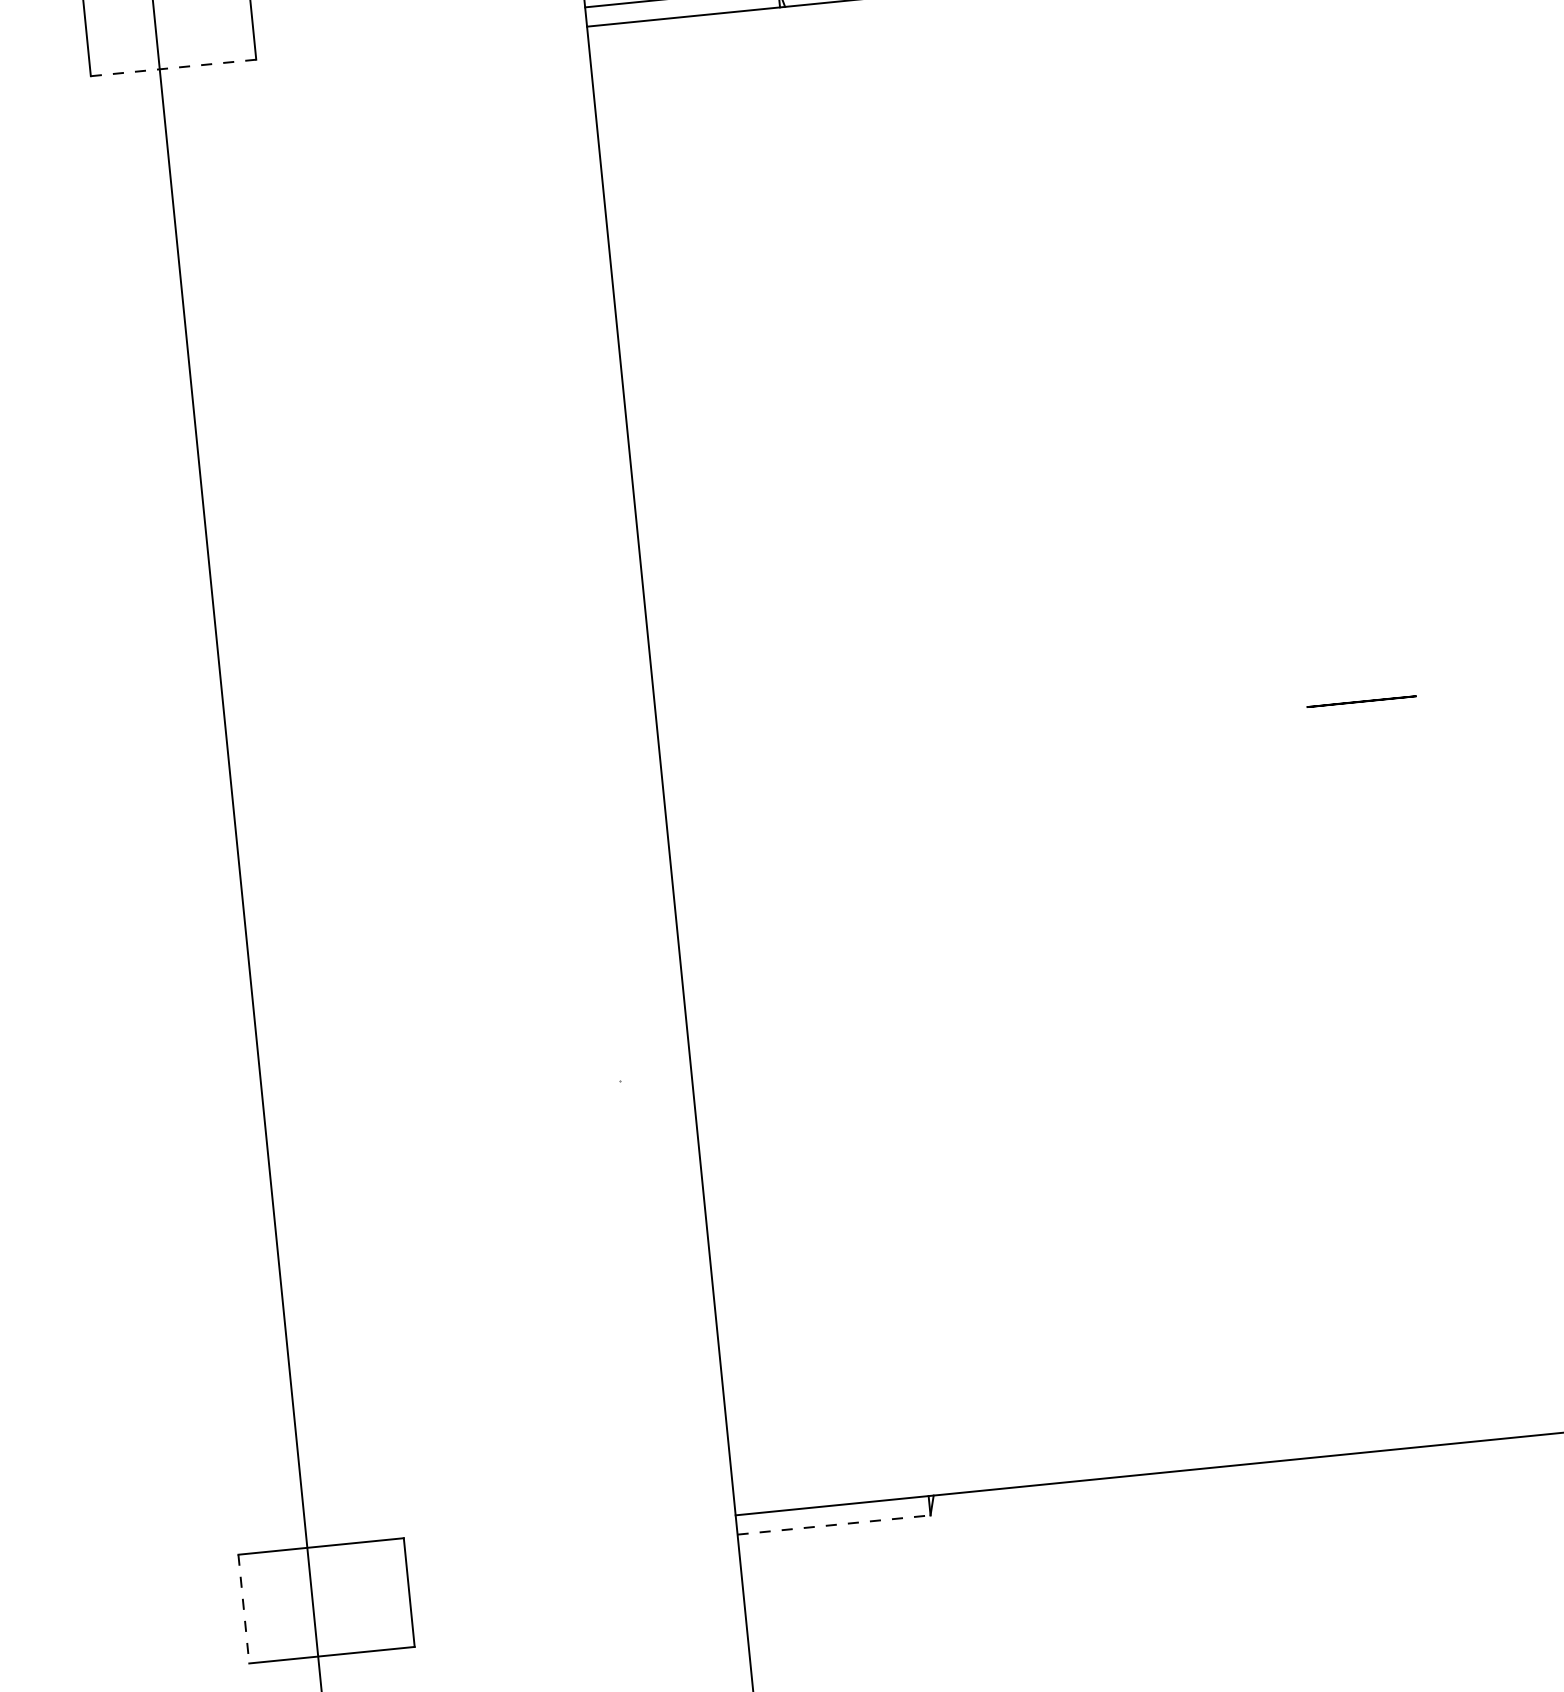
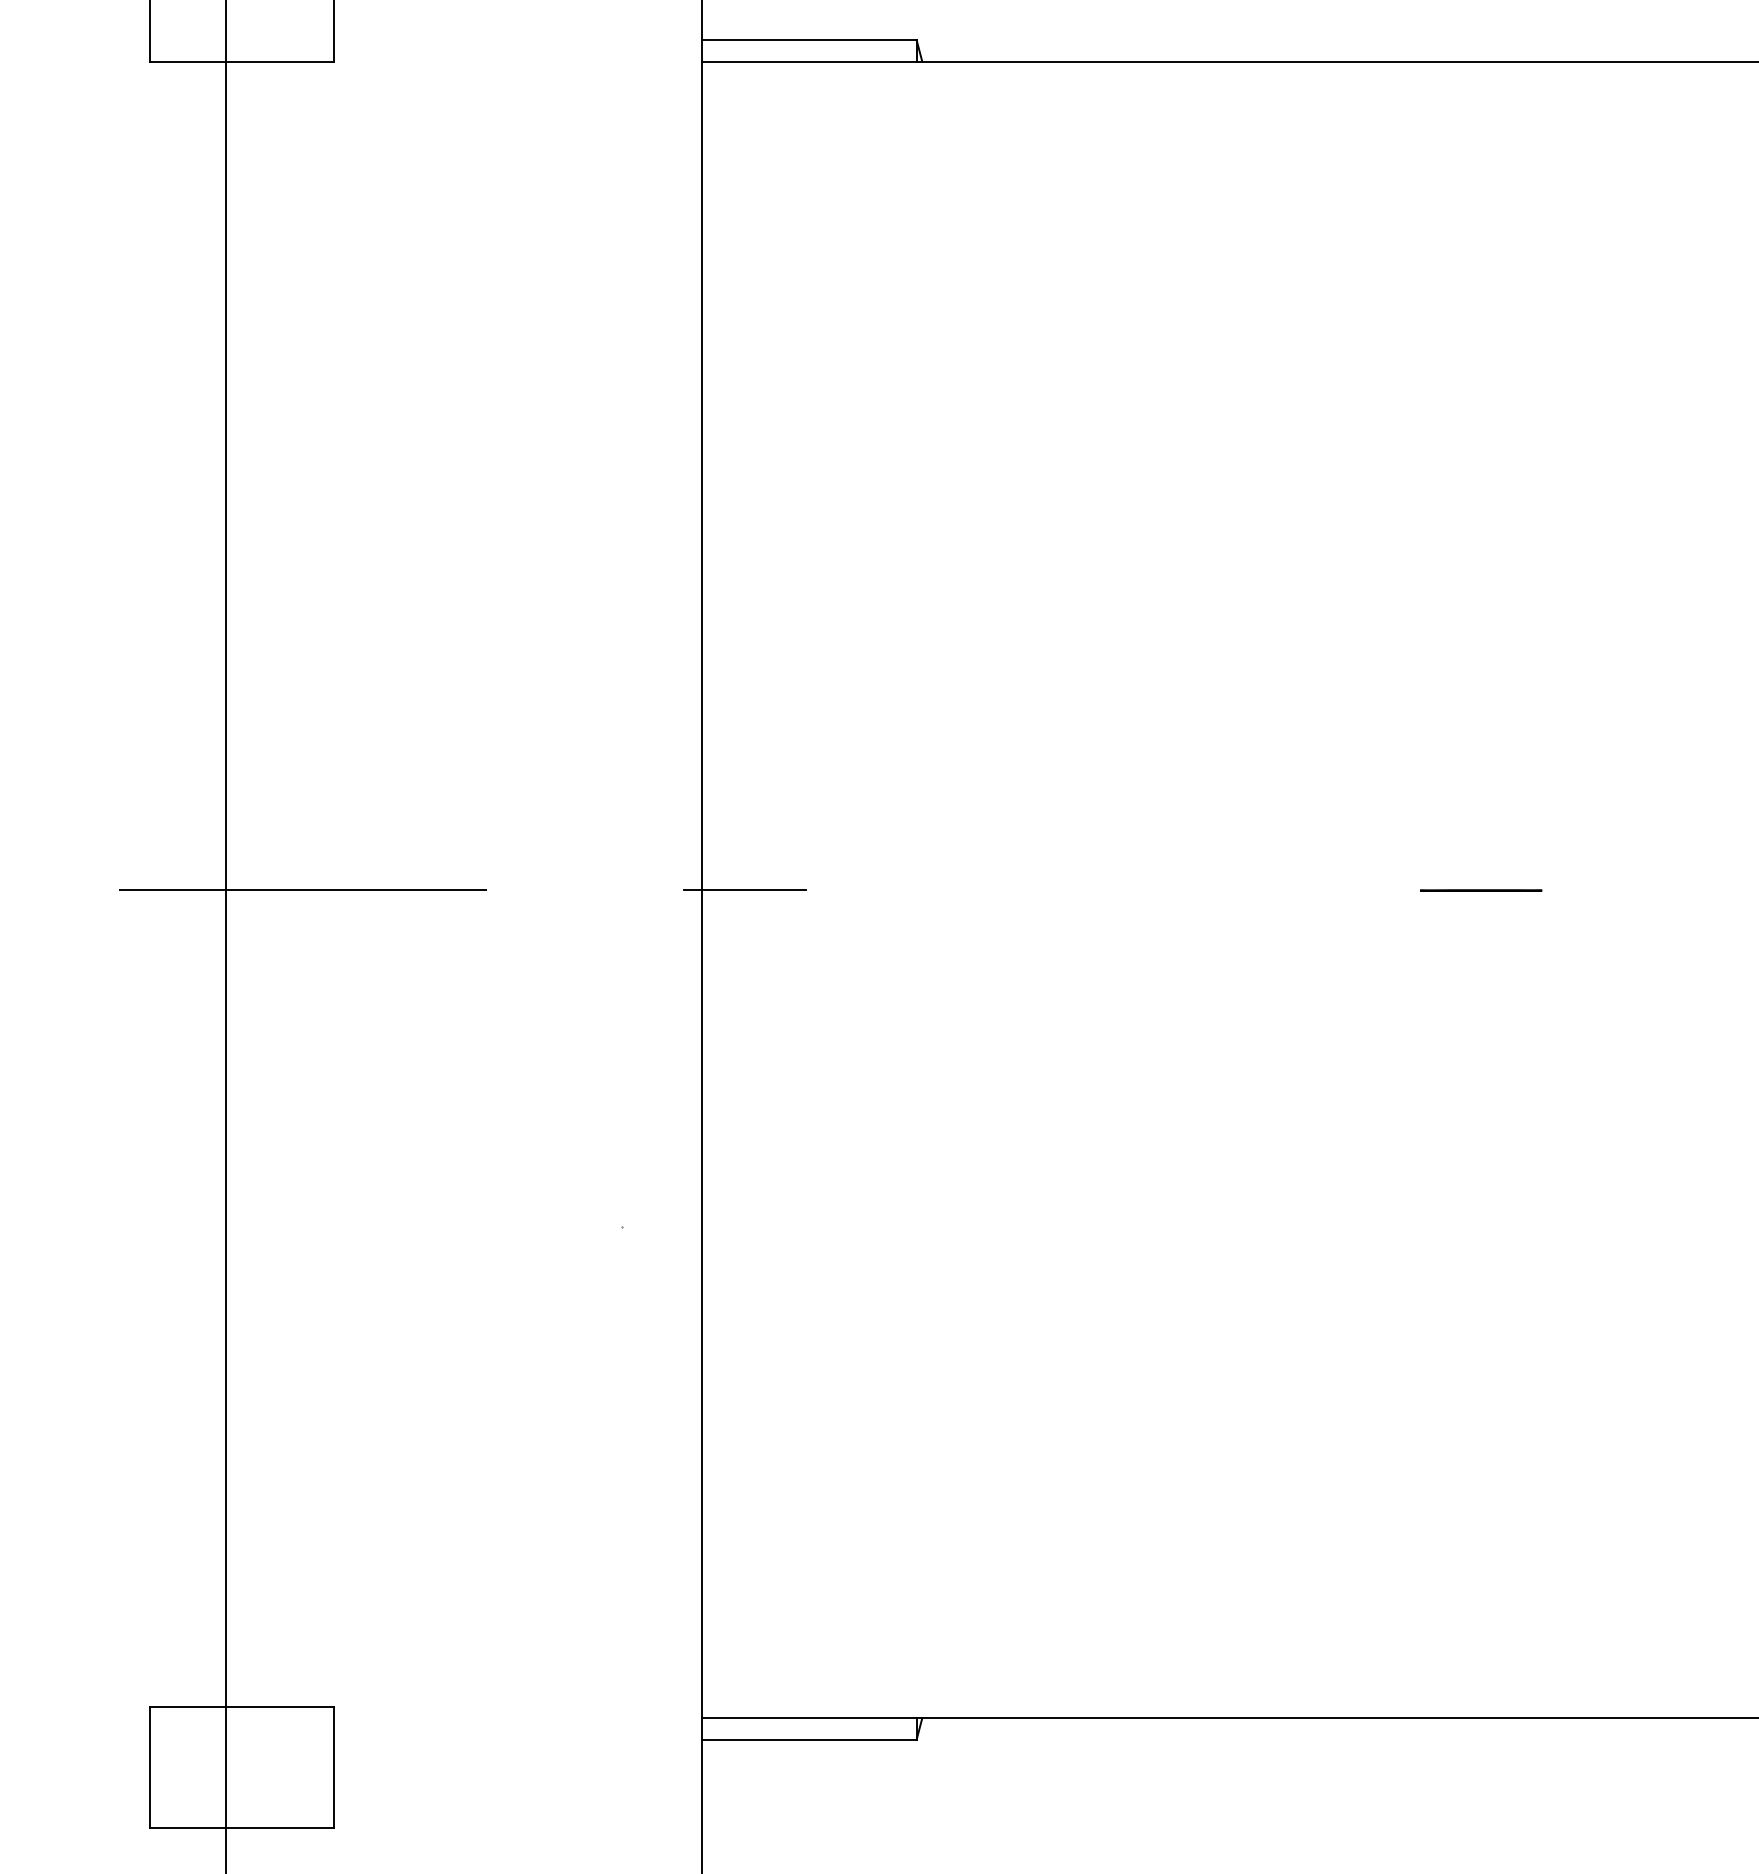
line: (173, 67) -> (241, 61), dashed -> solid
line: (699, 766) -> (744, 889), added
line: (303, 806) -> (303, 889), added
line: (834, 1524) -> (809, 1739), dashed -> solid
line: (243, 1609) -> (149, 1767), dashed -> solid

